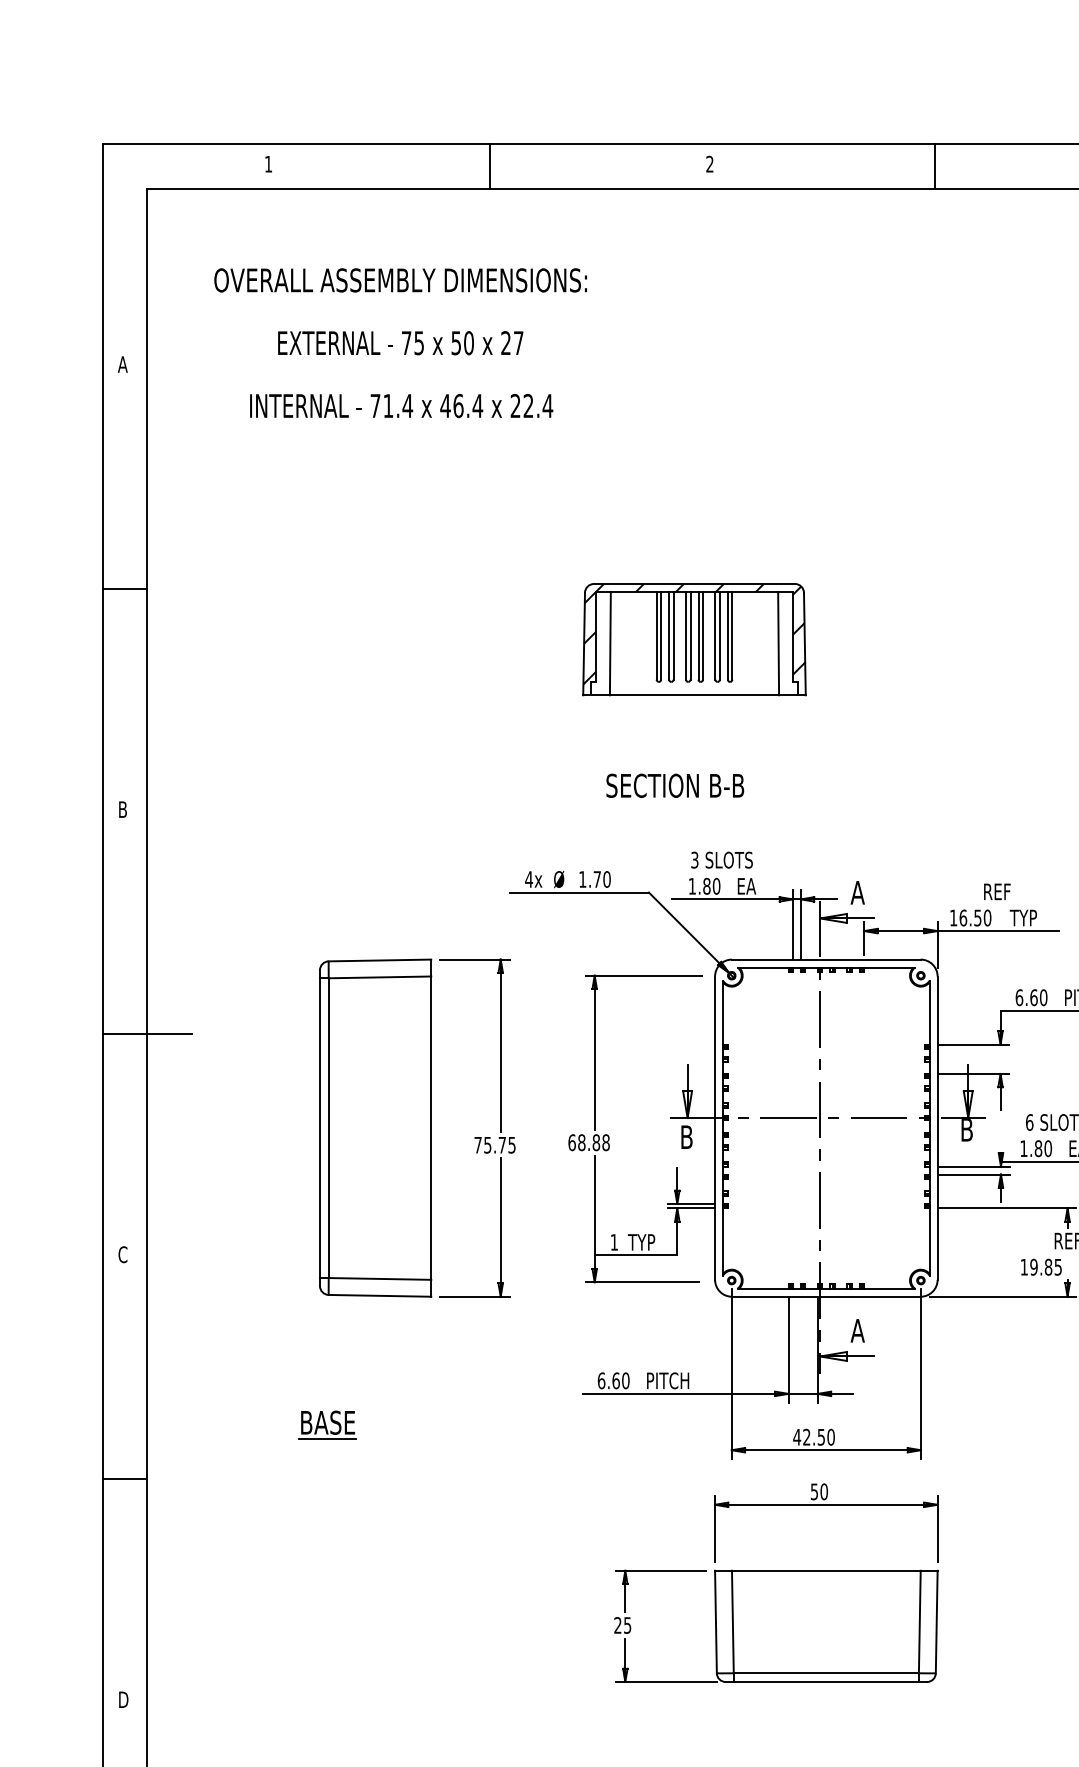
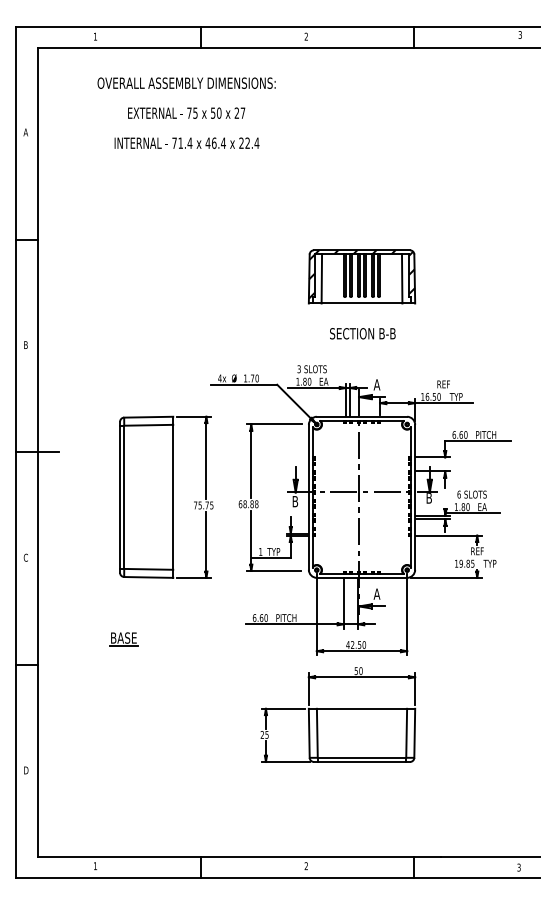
text: (400, 341) -> (186, 112), moved
part: (695, 638) -> (362, 276), moved
text: (674, 785) -> (362, 333), moved

